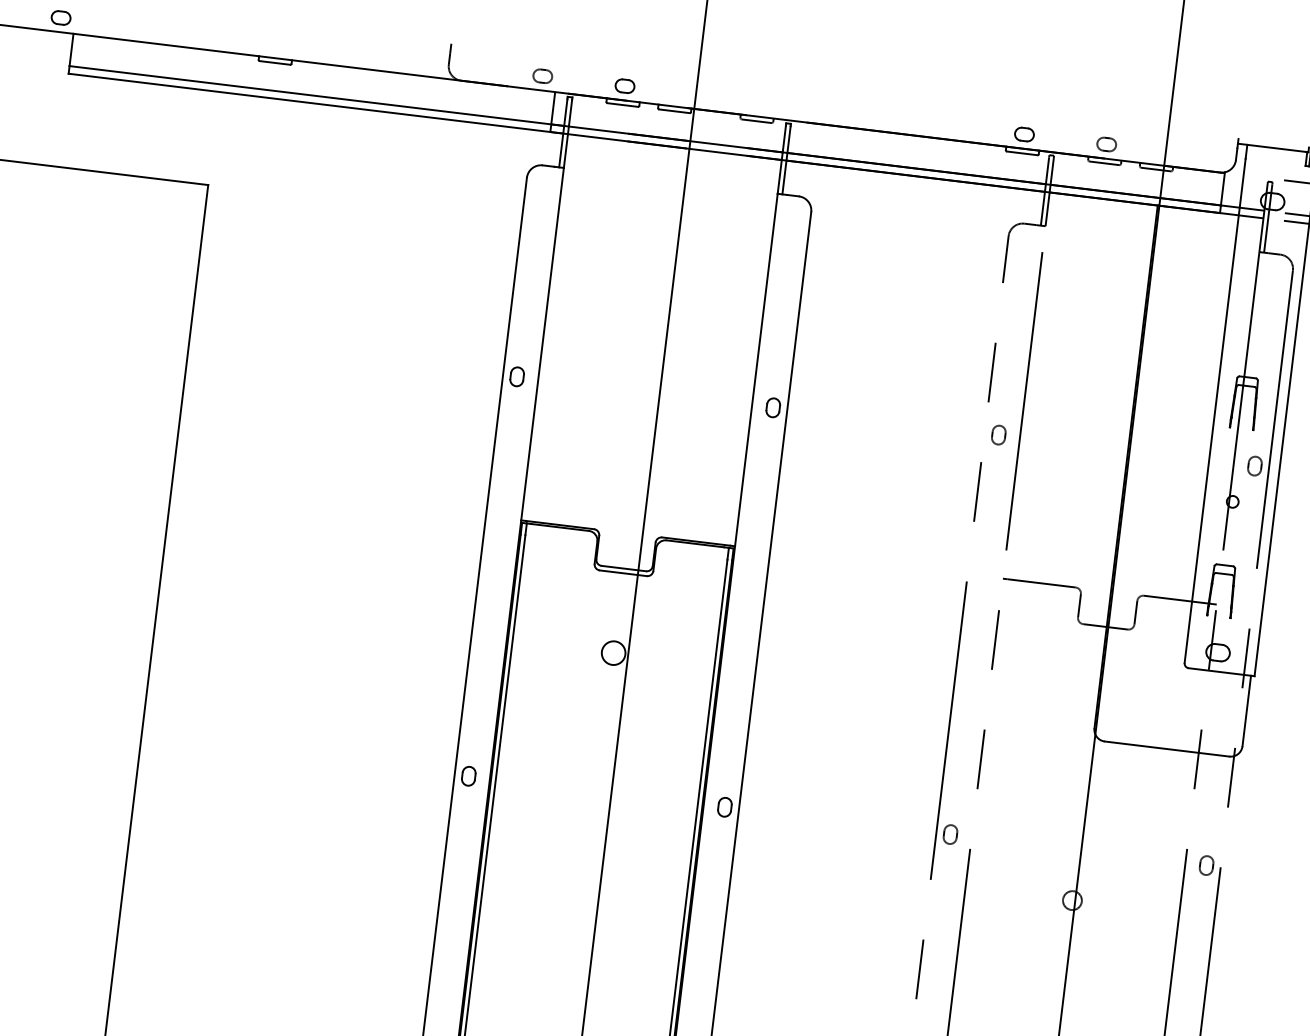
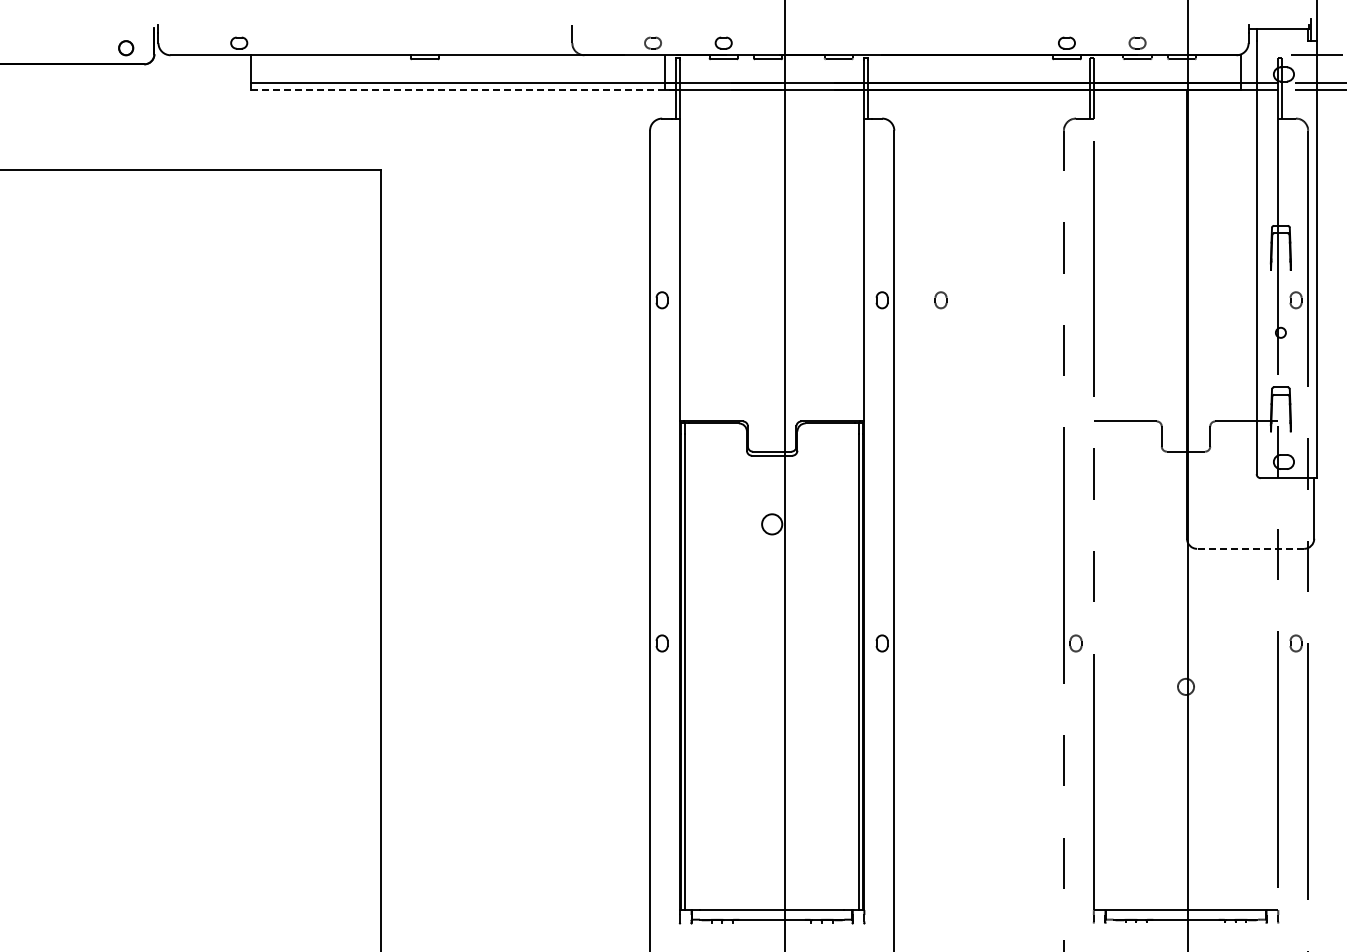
line: (315, 103) -> (463, 89), solid -> dashed
part: (998, 435) -> (940, 300), moved
line: (1166, 748) -> (1250, 548), solid -> dashed

